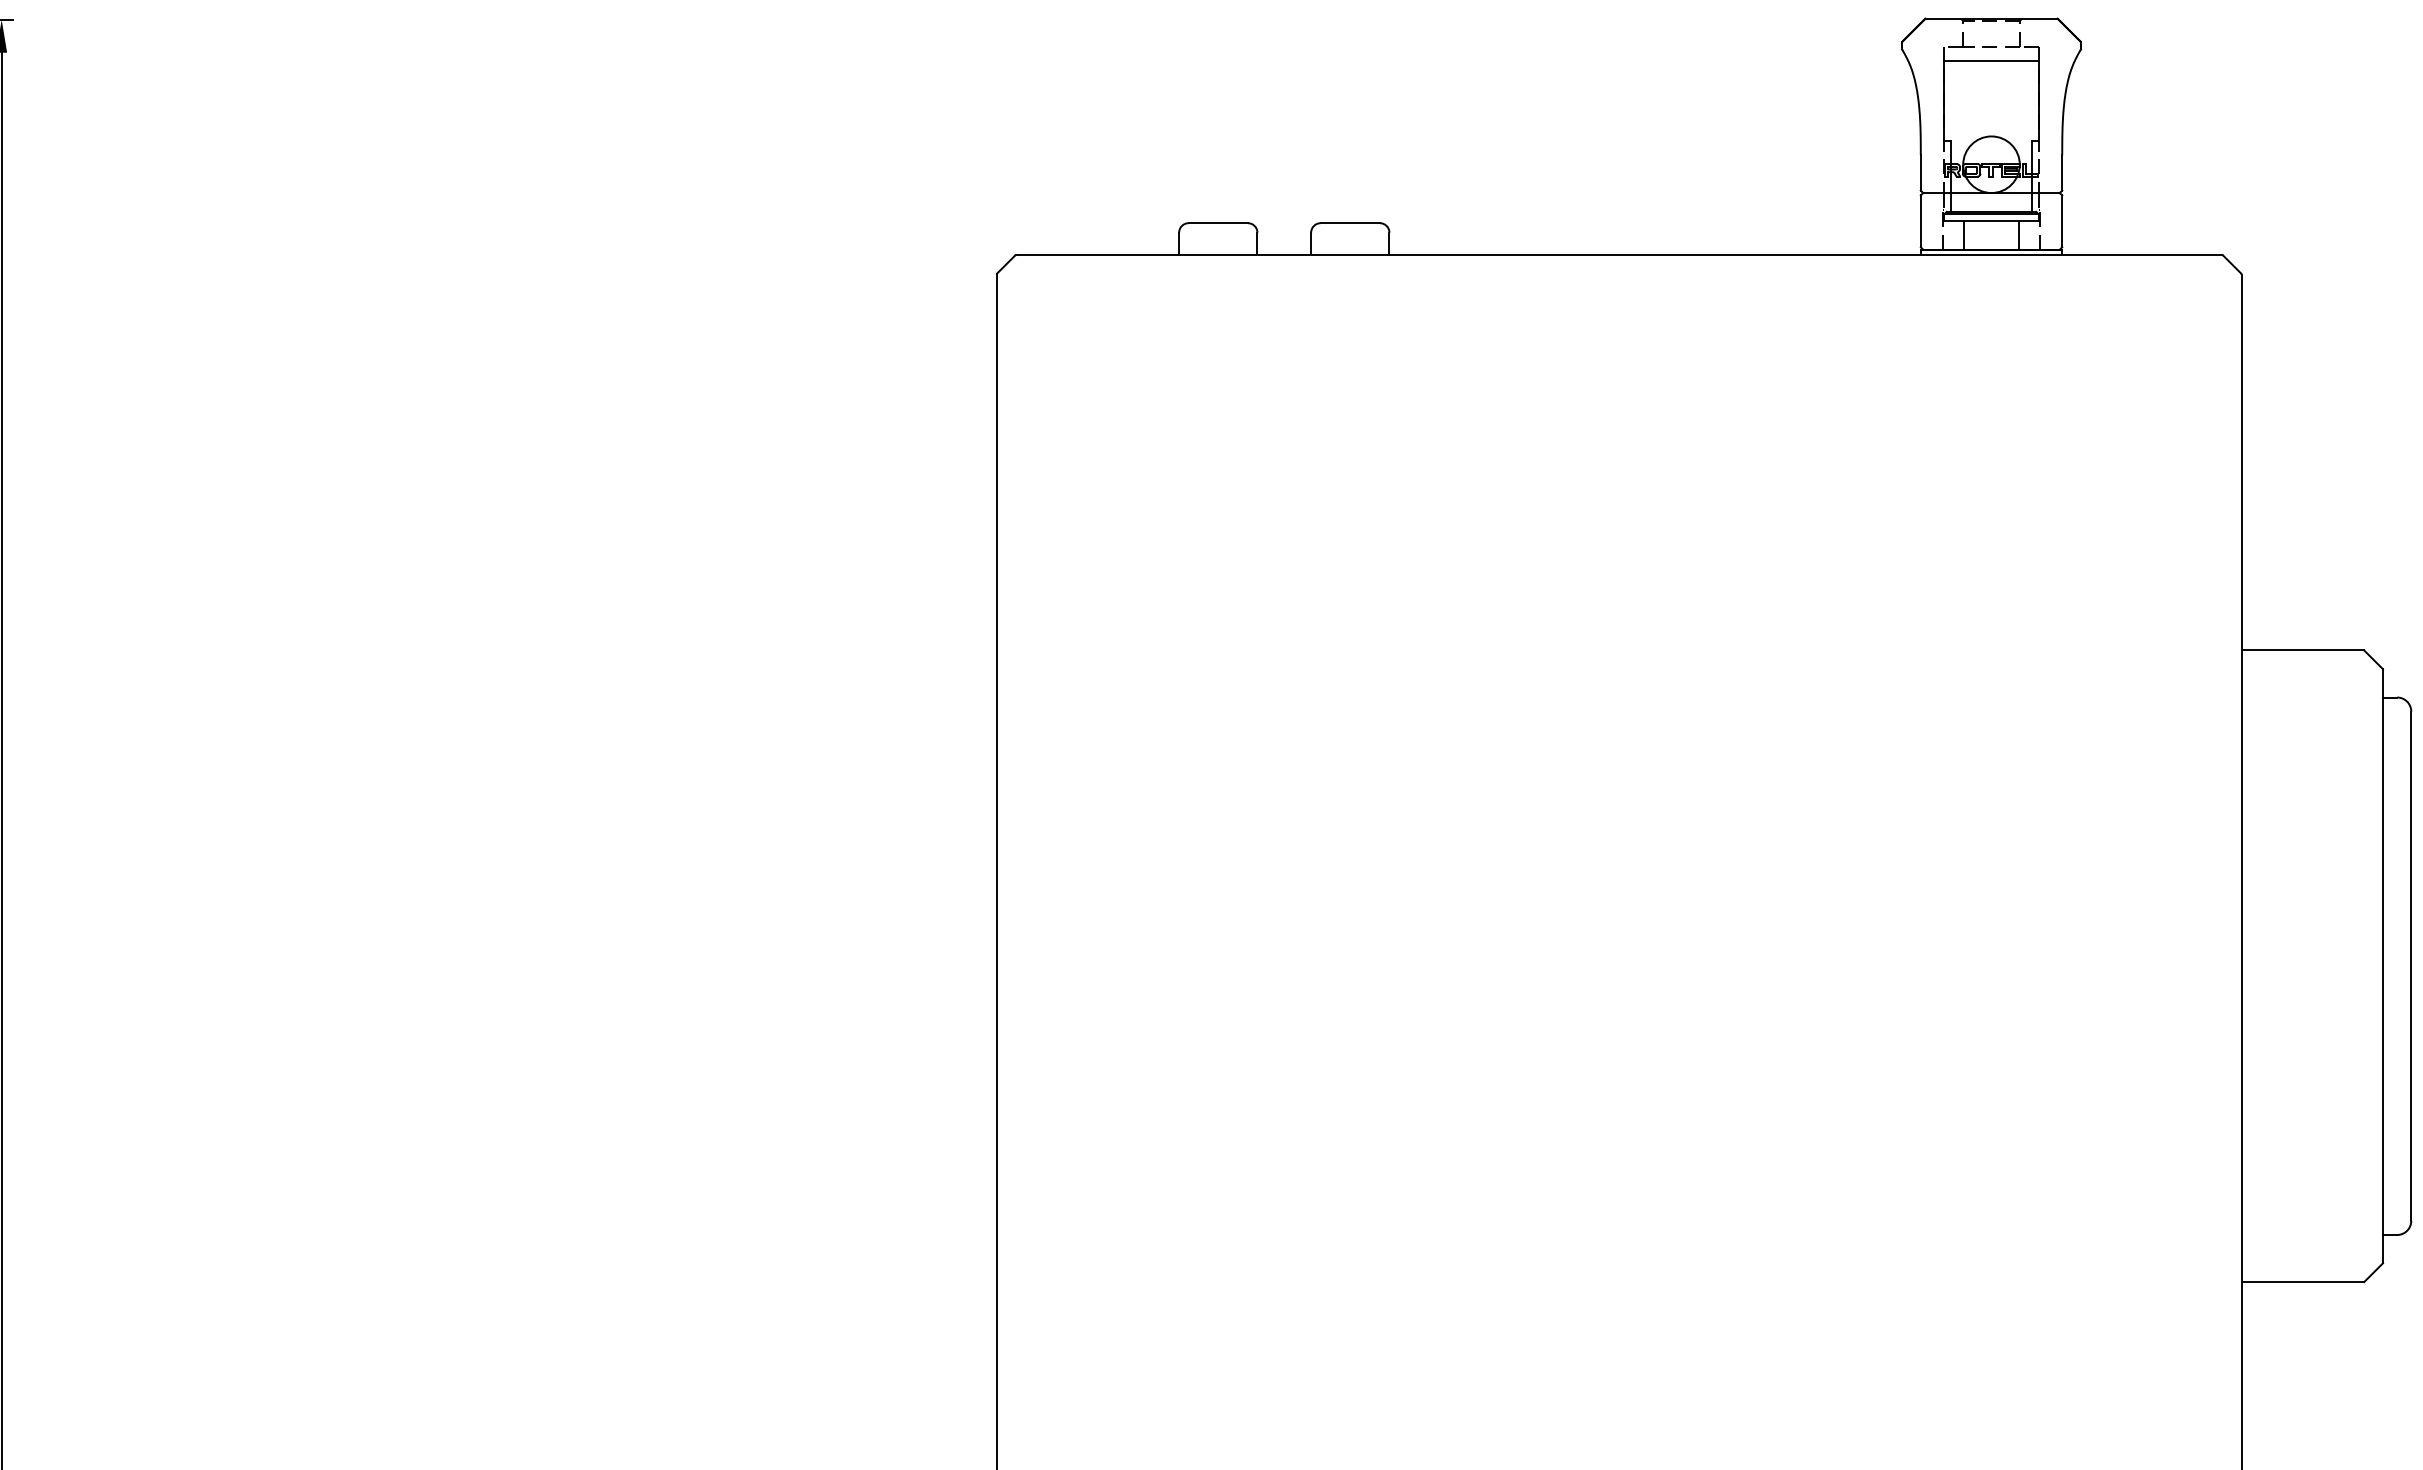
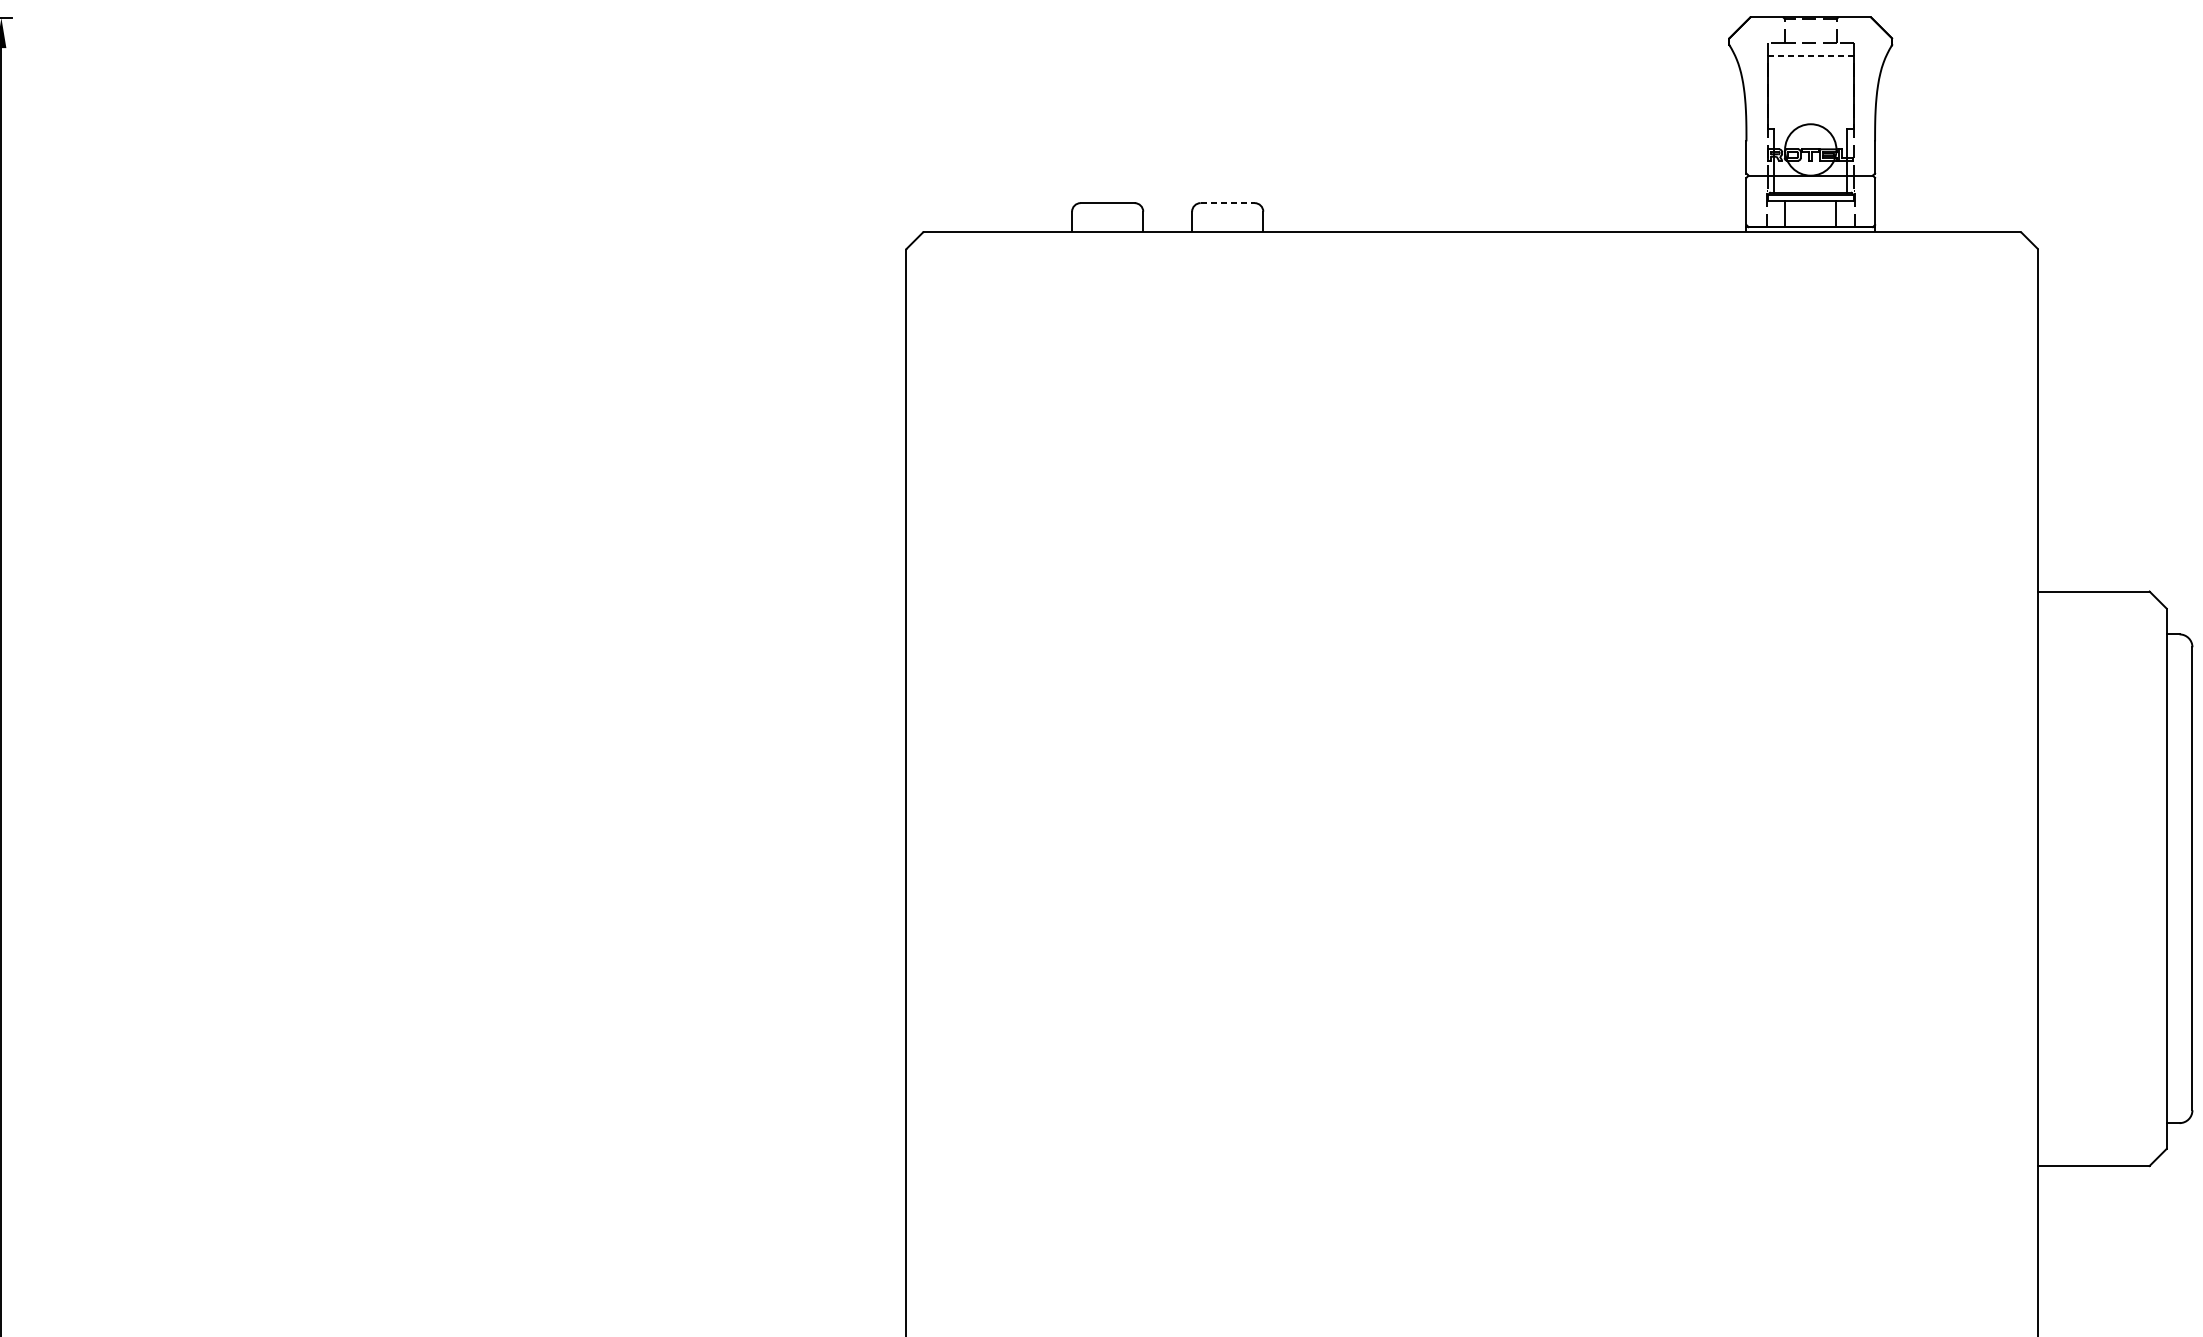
line: (1992, 61) -> (1811, 56), solid -> dashed
line: (1350, 223) -> (1227, 203), solid -> dashed

